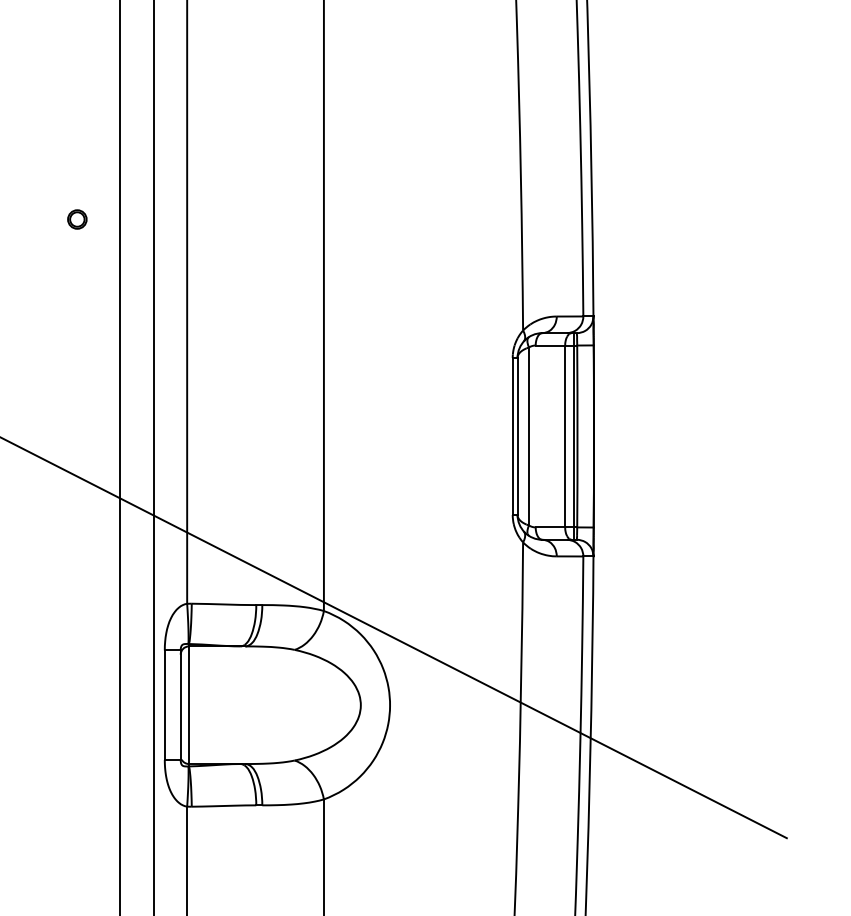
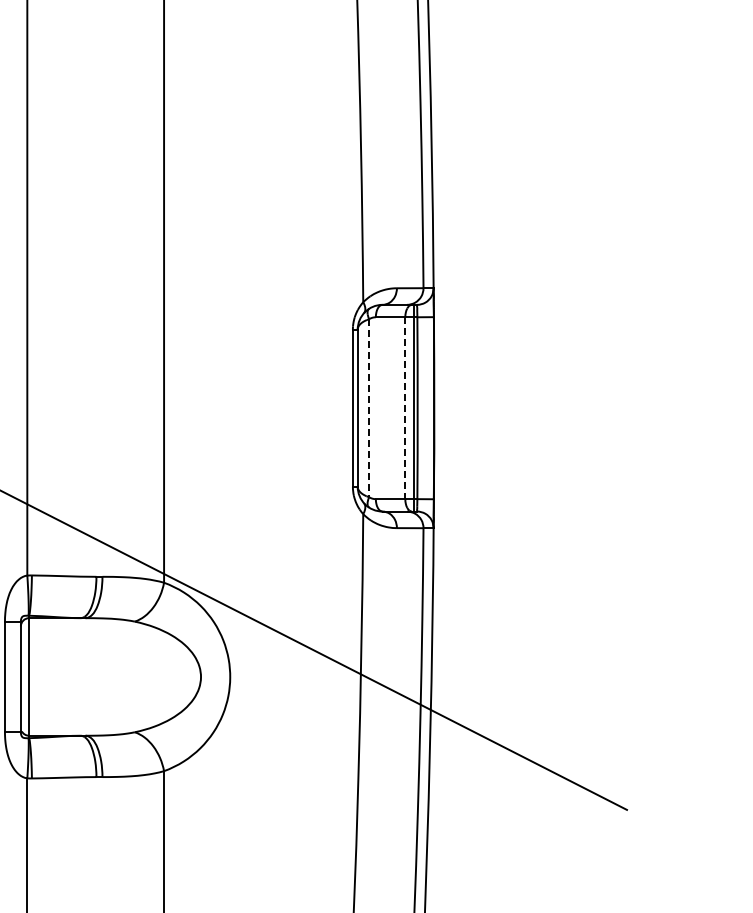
line: (529, 436) -> (369, 408), solid -> dashed
line: (565, 436) -> (405, 408), solid -> dashed

